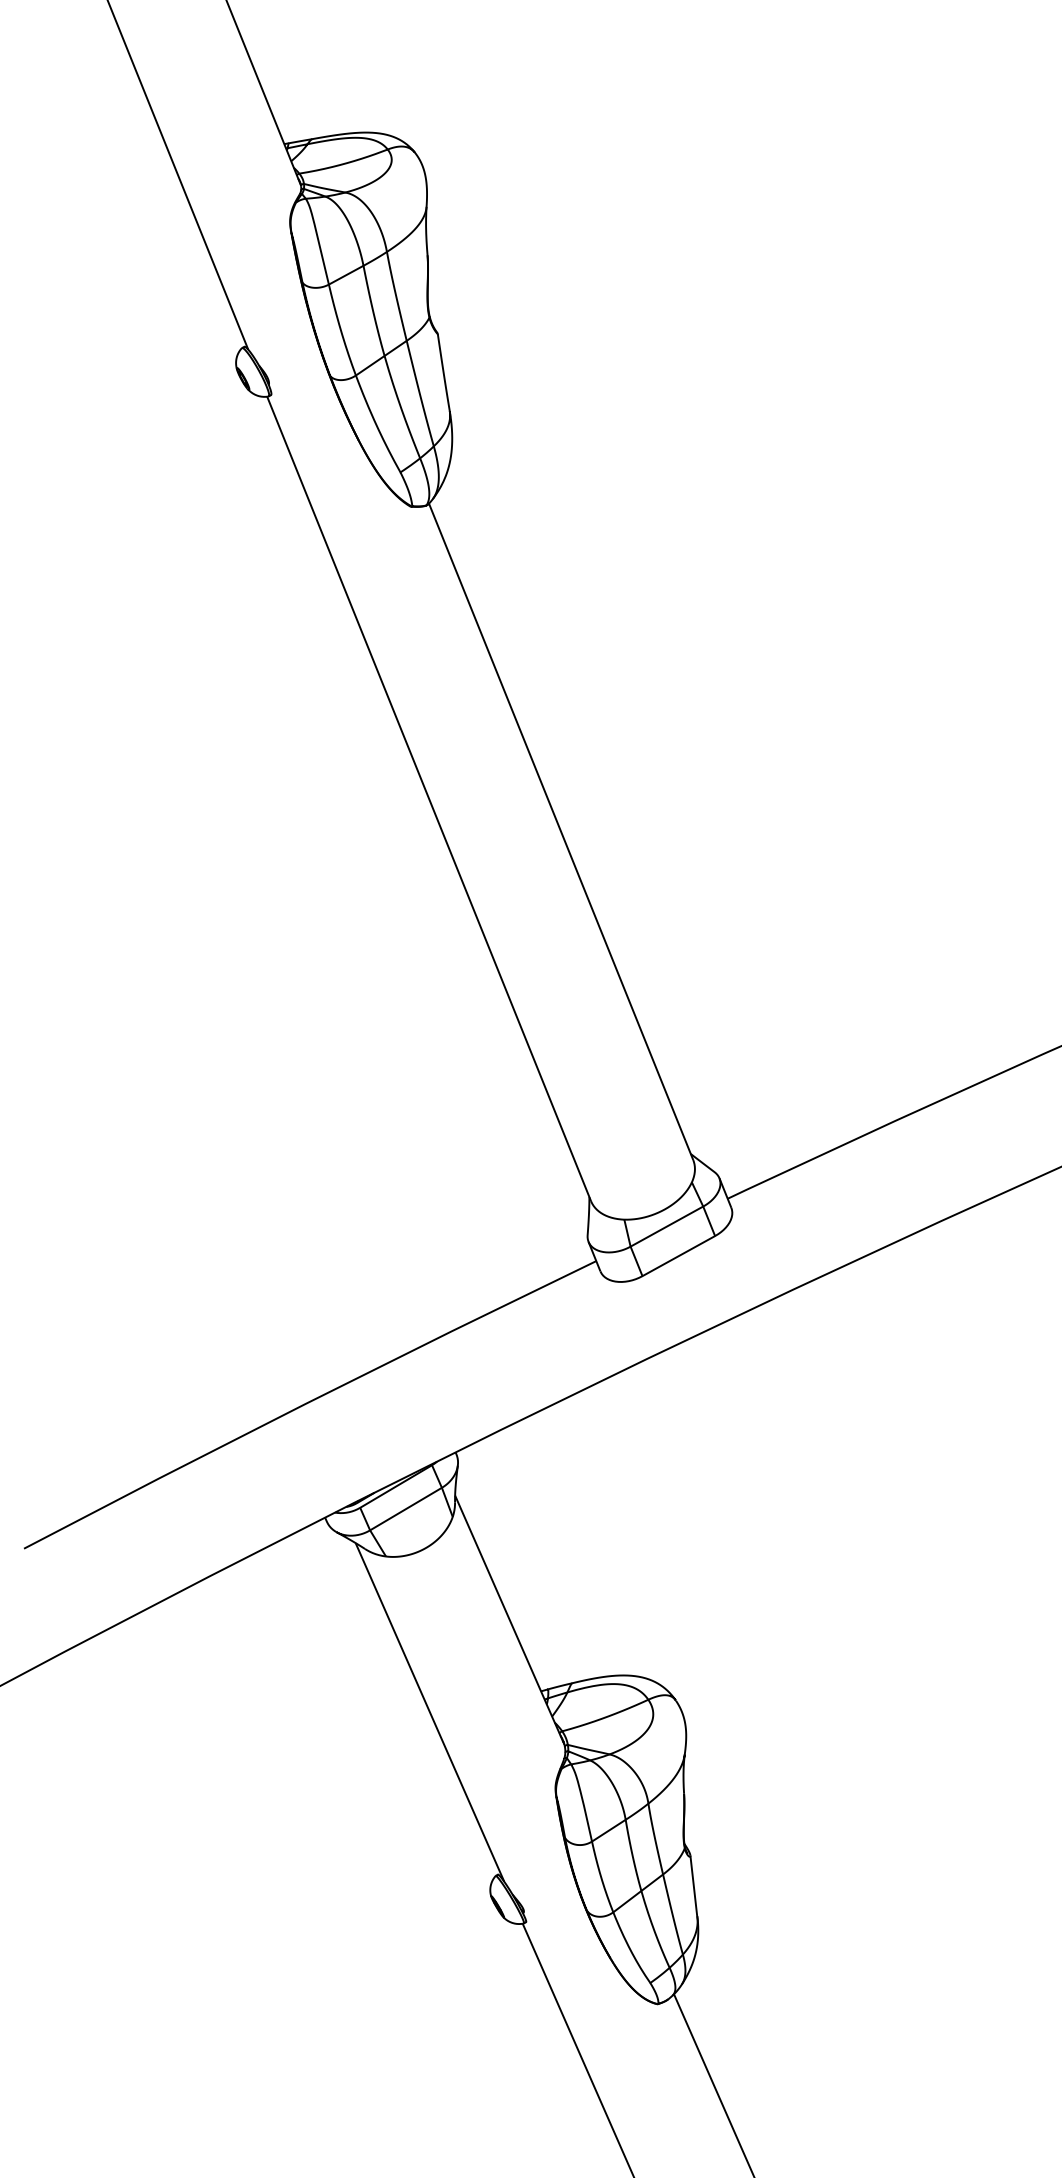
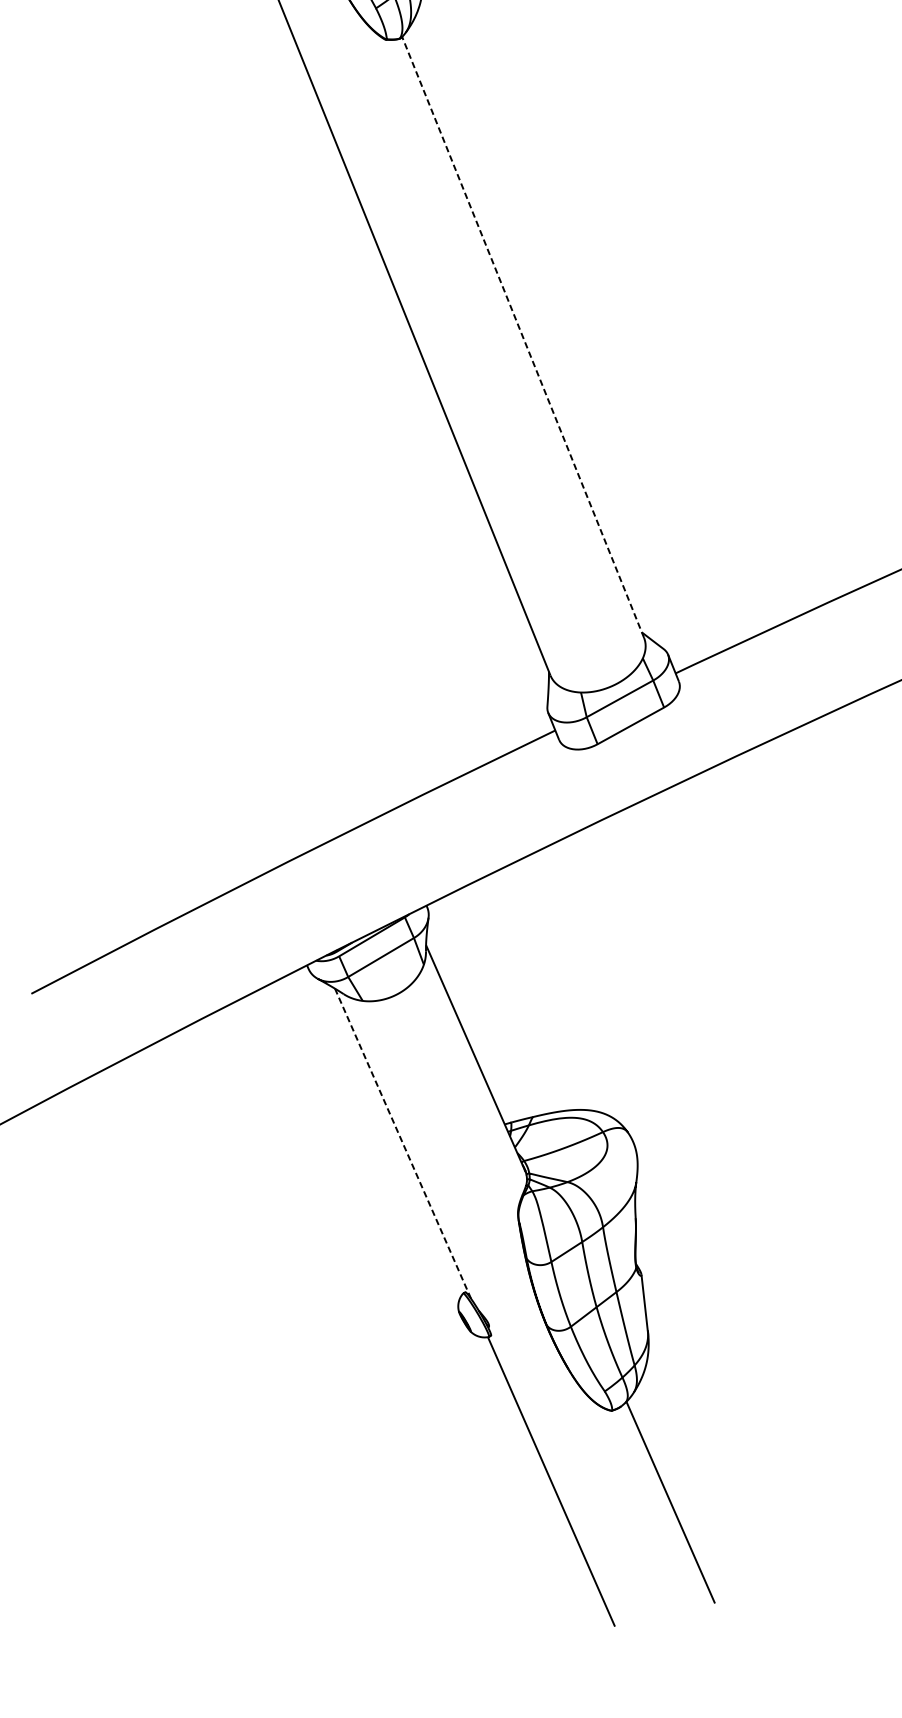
line: (561, 831) -> (523, 337), solid -> dashed
line: (429, 1712) -> (402, 1143), solid -> dashed

